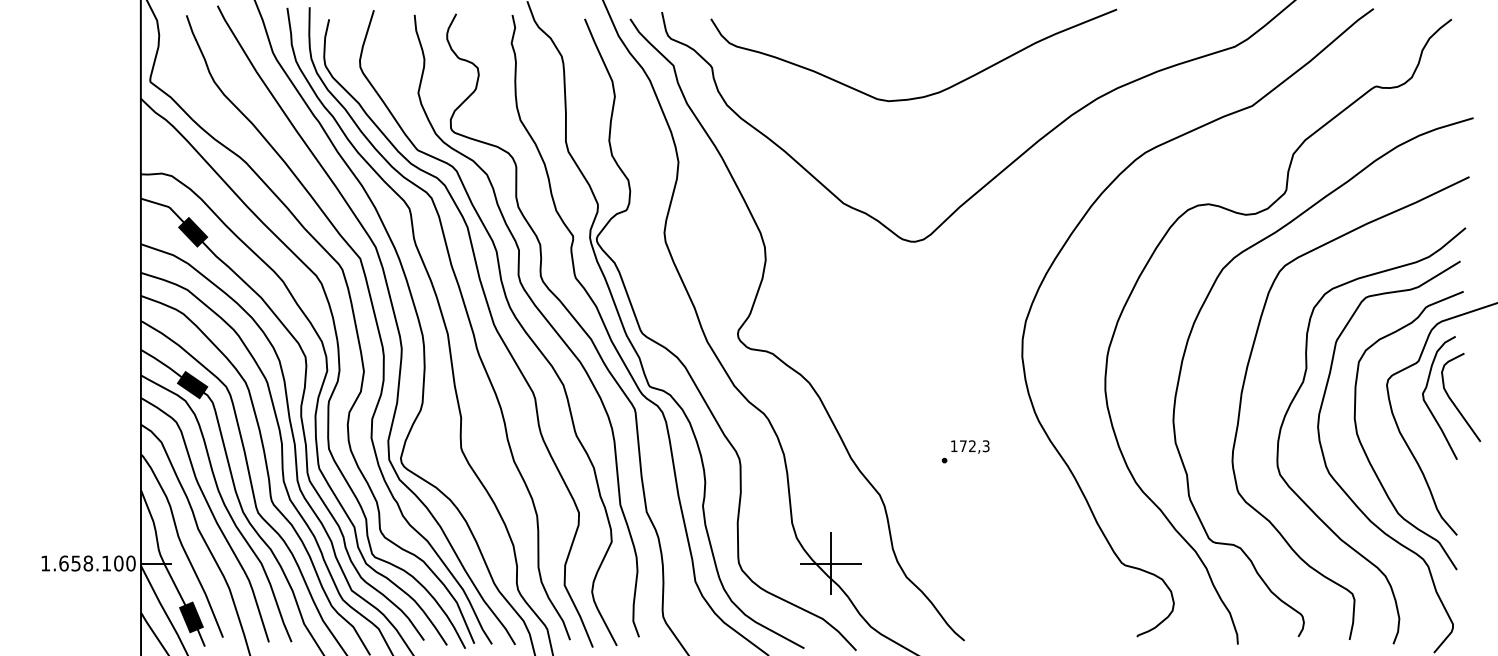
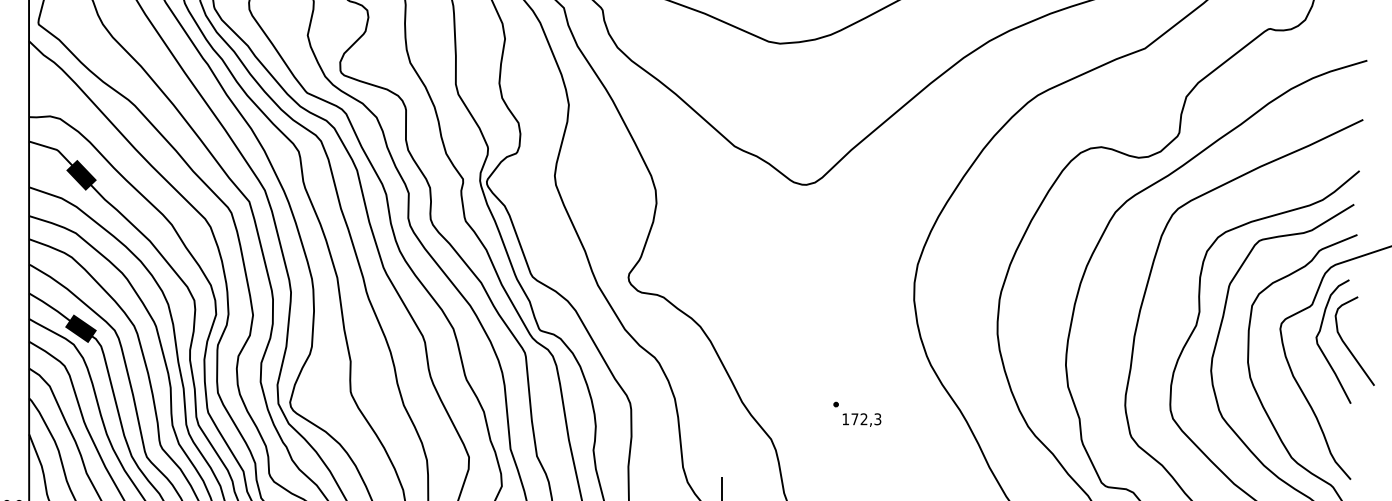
text: (970, 446) -> (862, 419), moved

